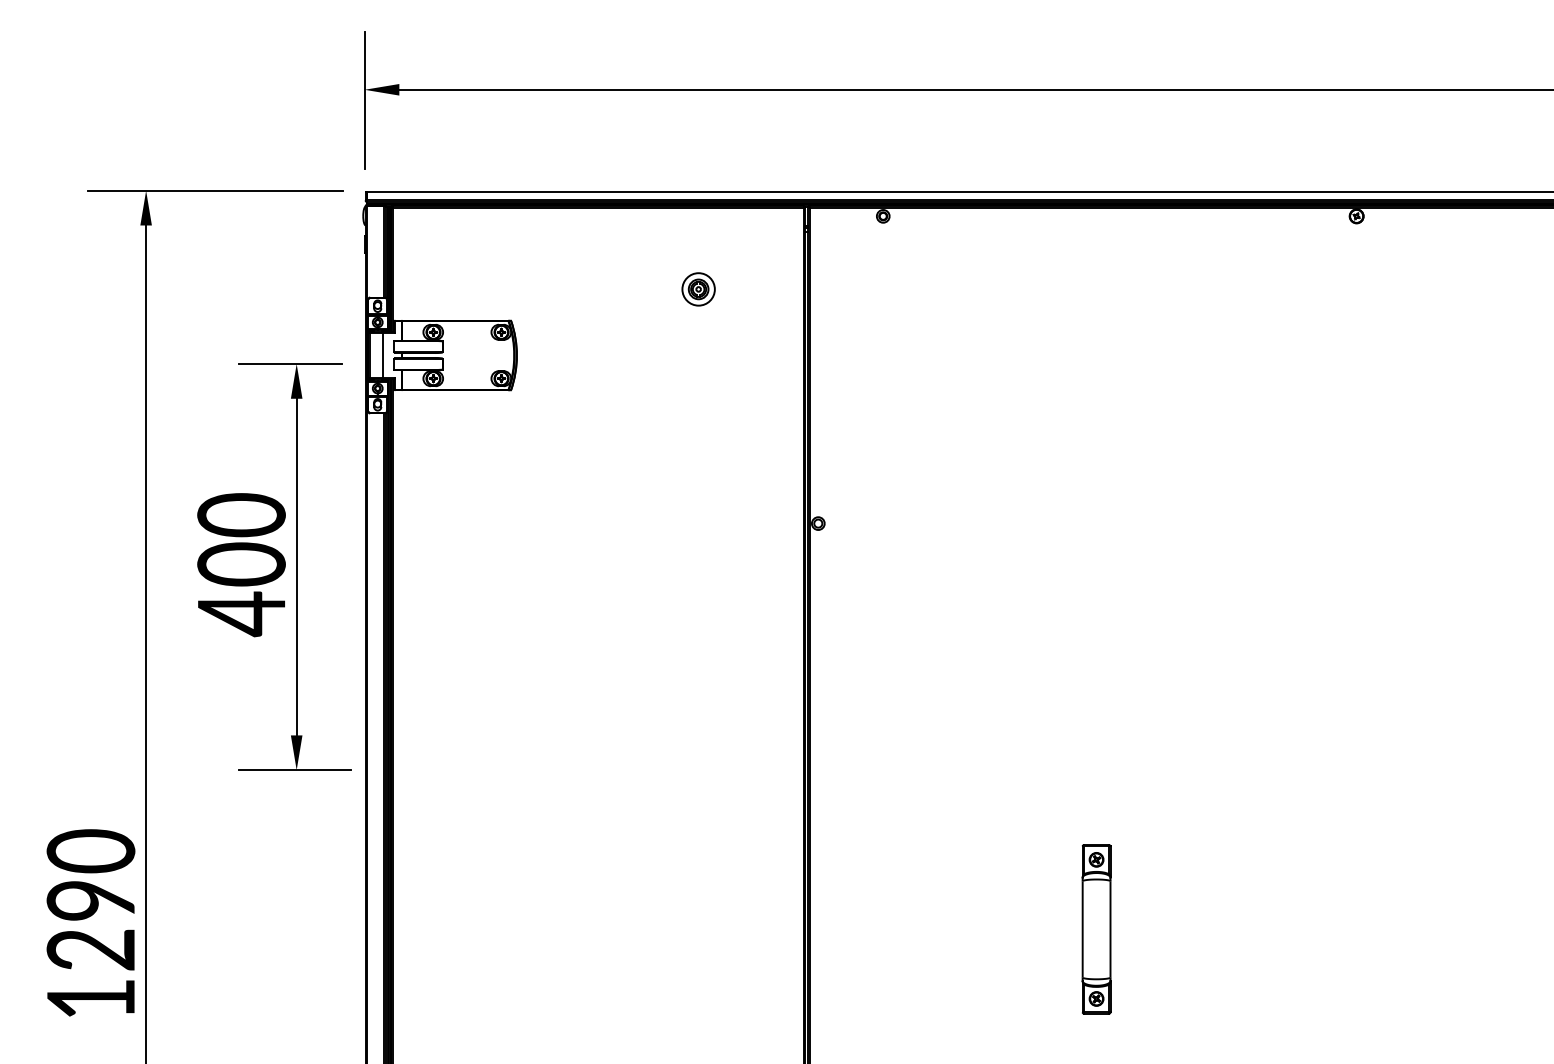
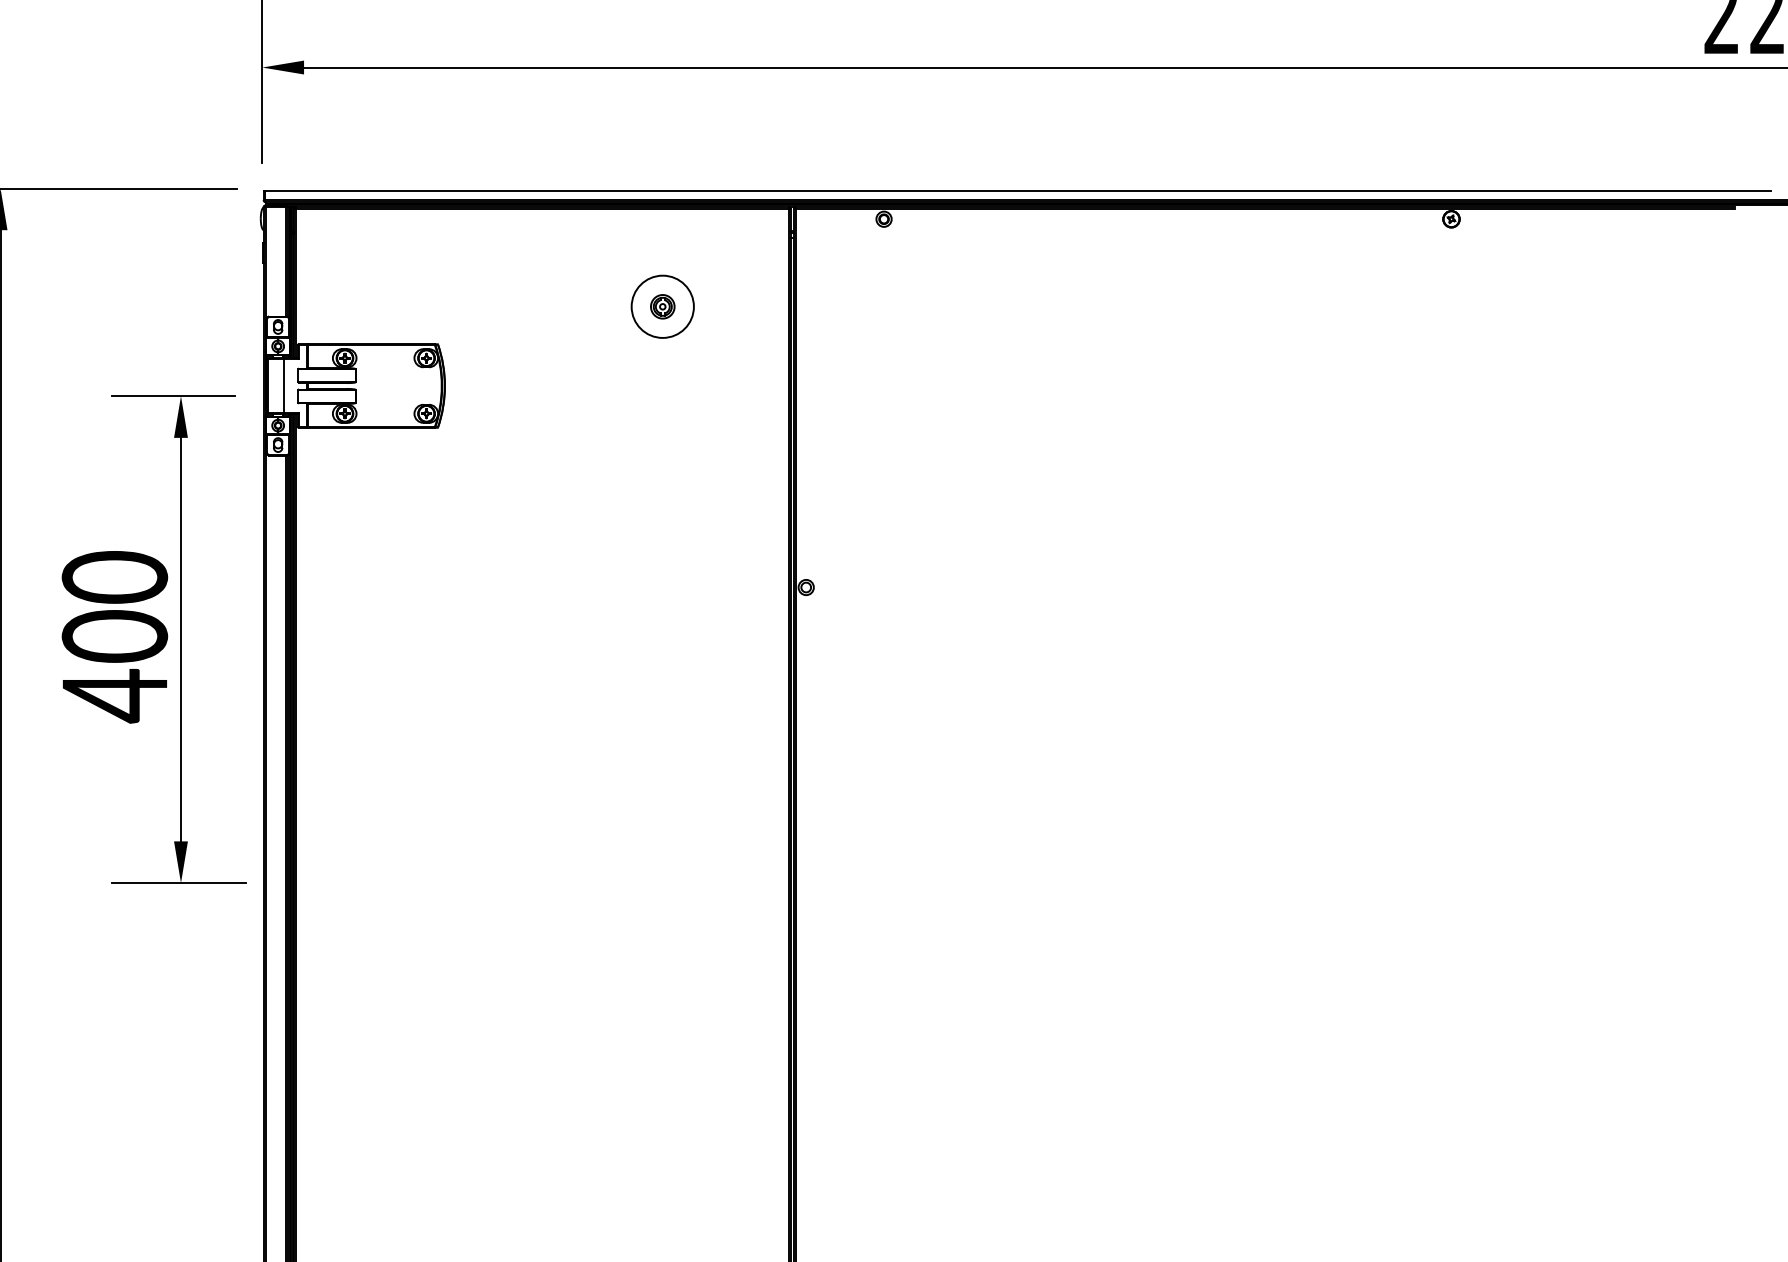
circle: (698, 289) -> (662, 306), size x1.6
part: (1096, 929) -> (1139, 1074), removed

